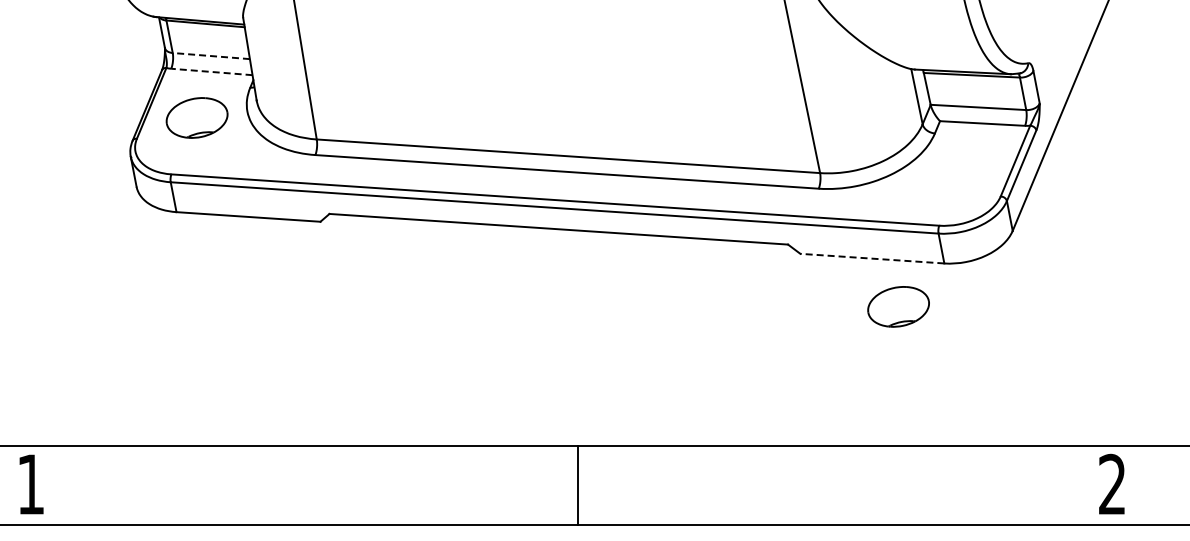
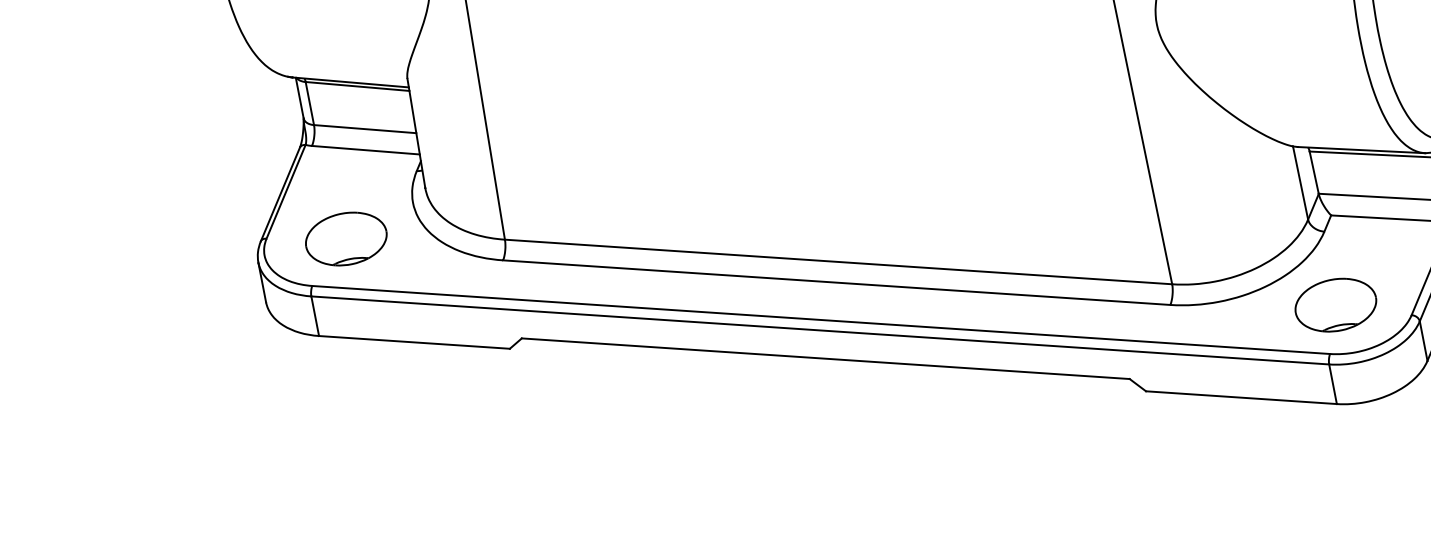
line: (211, 56) -> (365, 129), dashed -> solid
line: (211, 71) -> (365, 149), dashed -> solid
part: (196, 117) -> (345, 238), moved
line: (871, 258) -> (1240, 397), dashed -> solid
part: (898, 306) -> (1335, 304), moved

